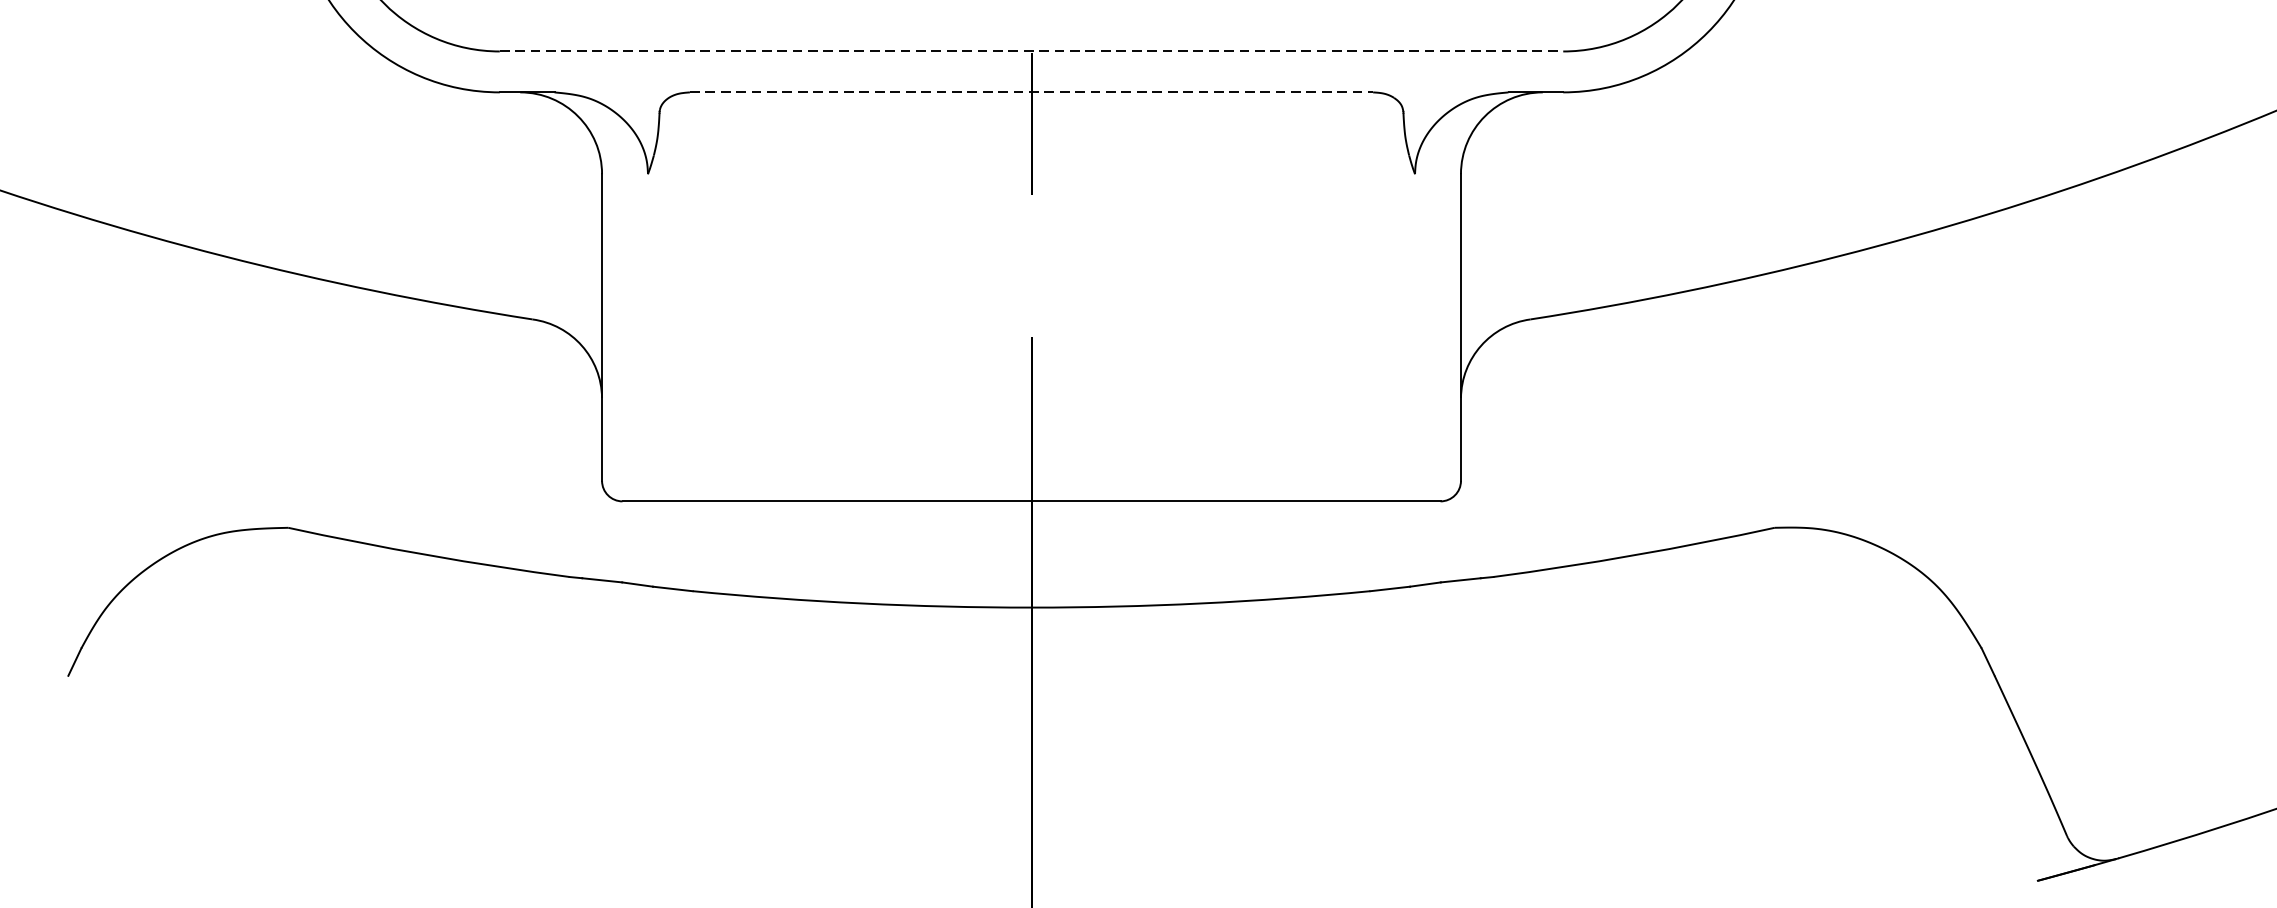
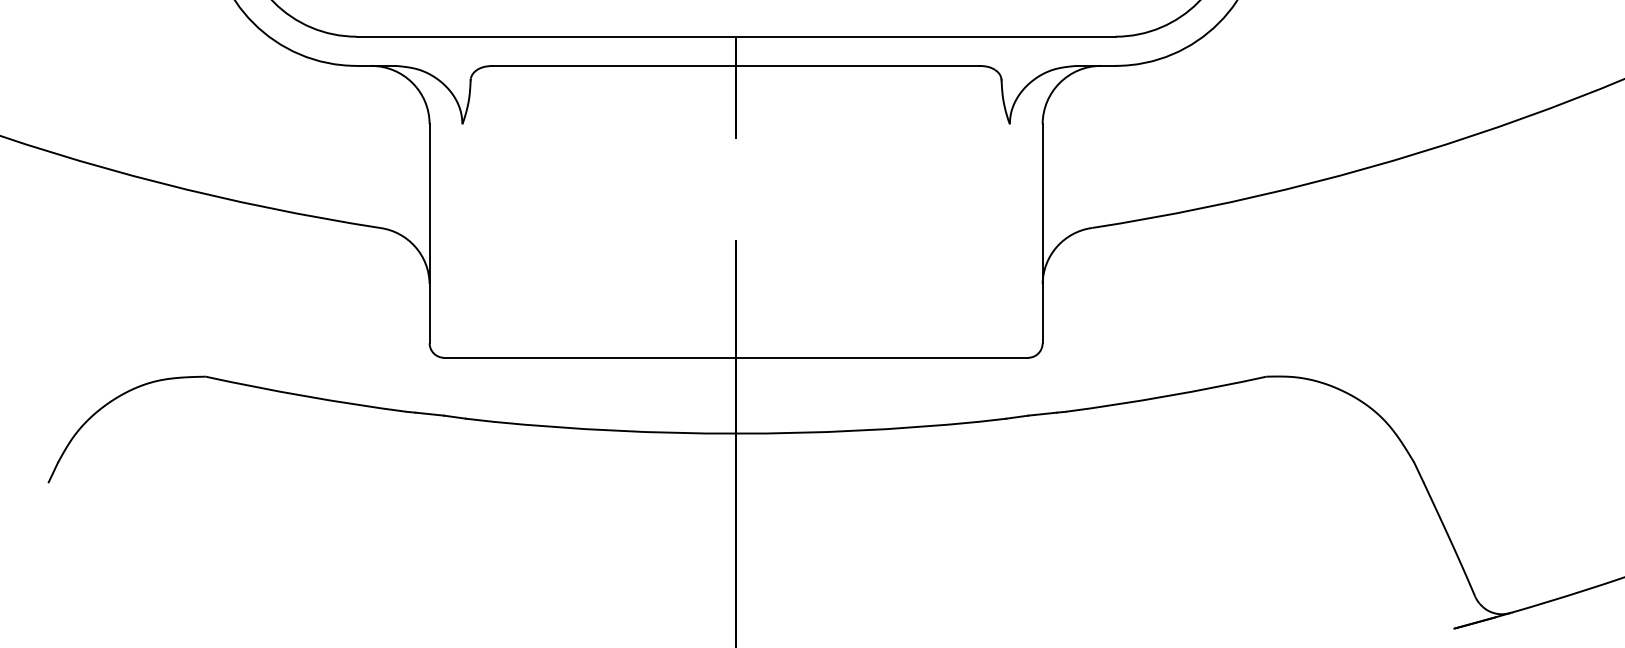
line: (1032, 51) -> (736, 36), dashed -> solid
line: (1032, 91) -> (736, 65), dashed -> solid

